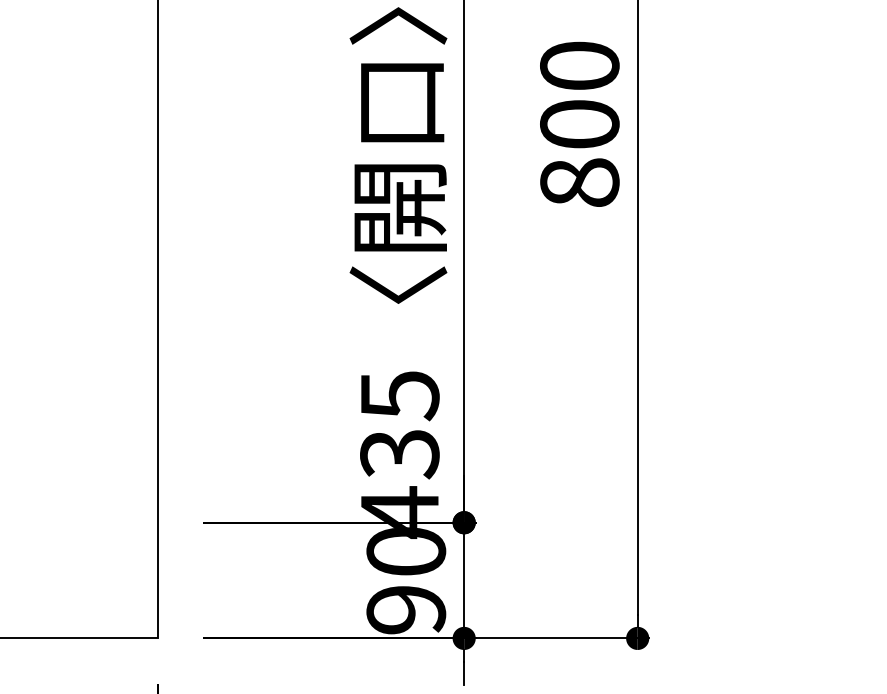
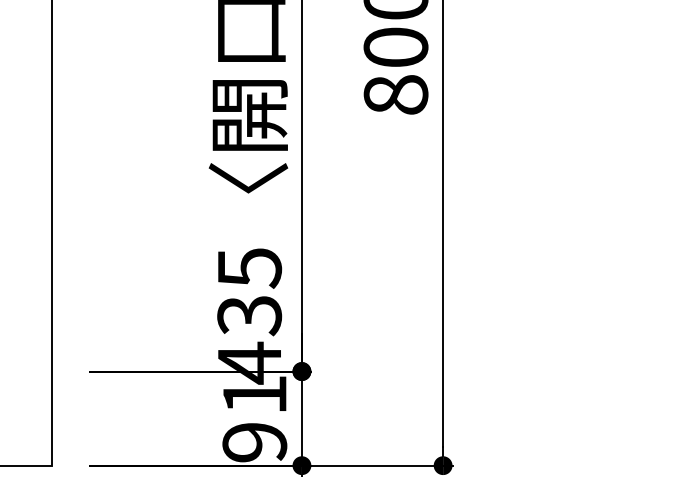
text: (406, 551) -> (255, 394), 90 -> 91

